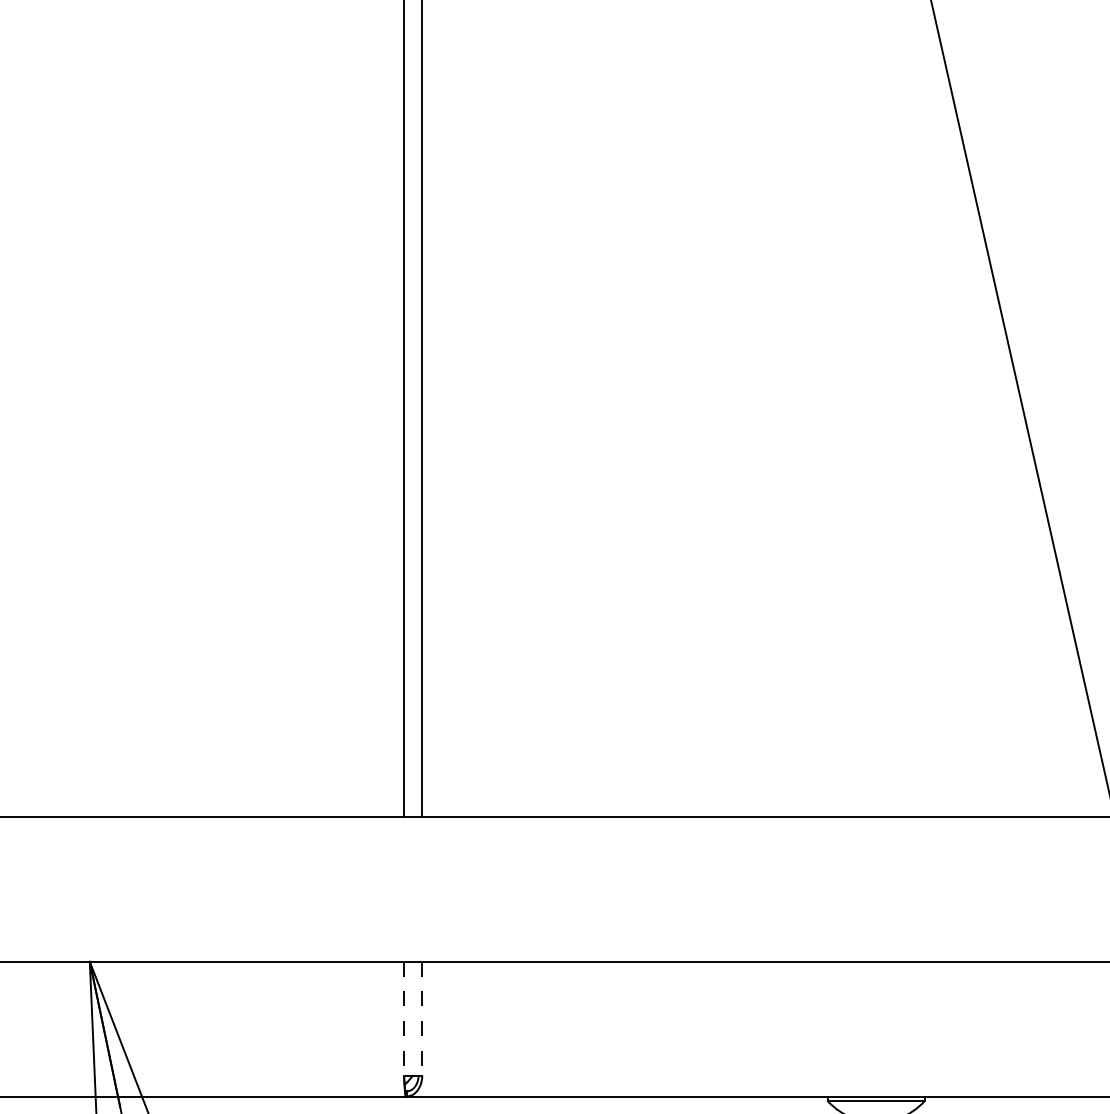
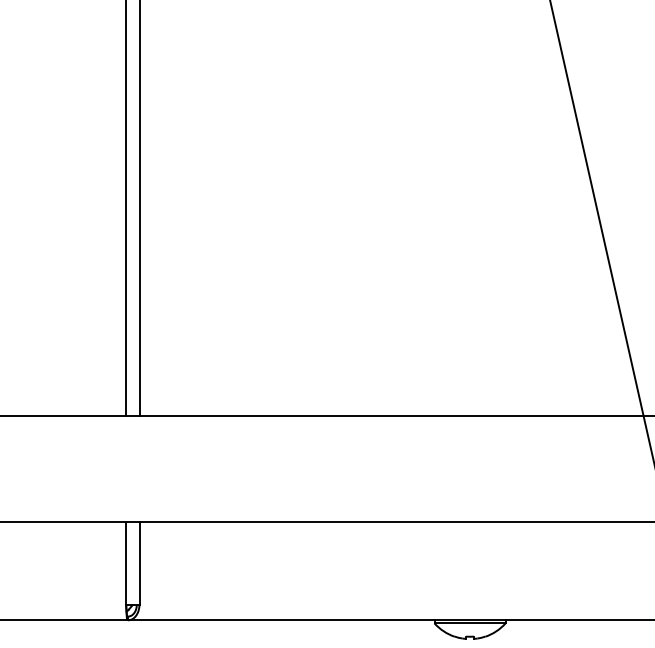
line: (404, 1019) -> (126, 564), dashed -> solid
line: (422, 1019) -> (139, 564), dashed -> solid

